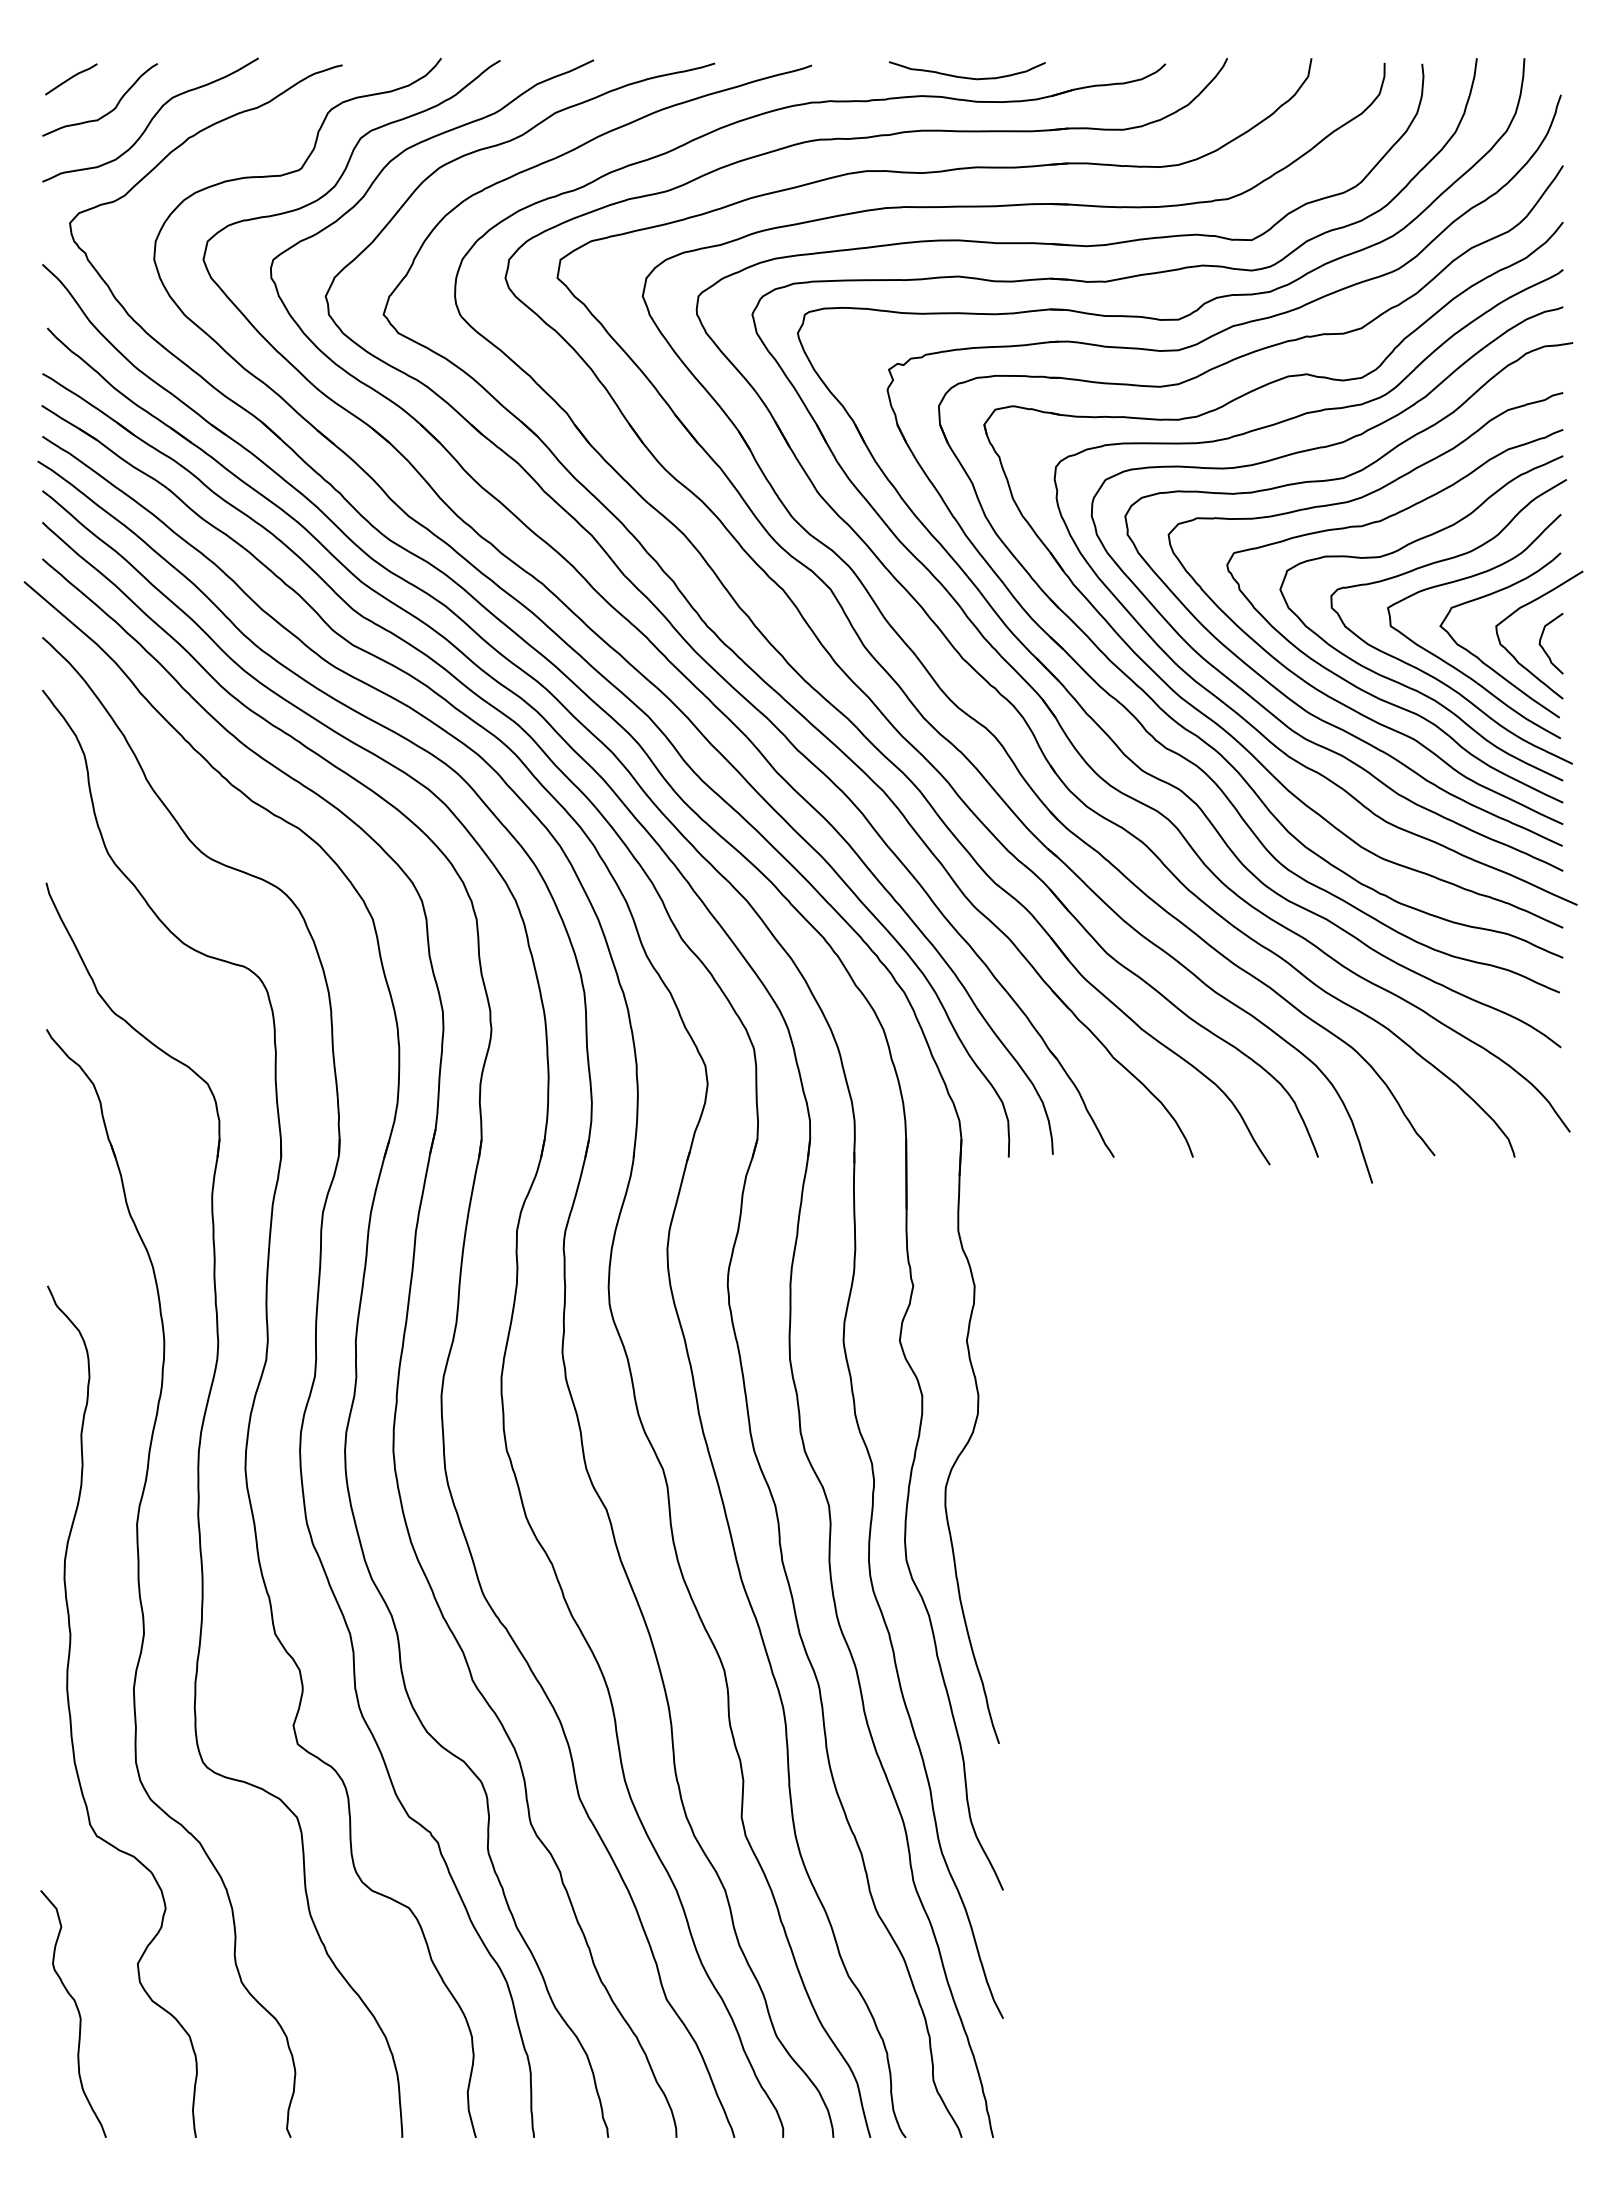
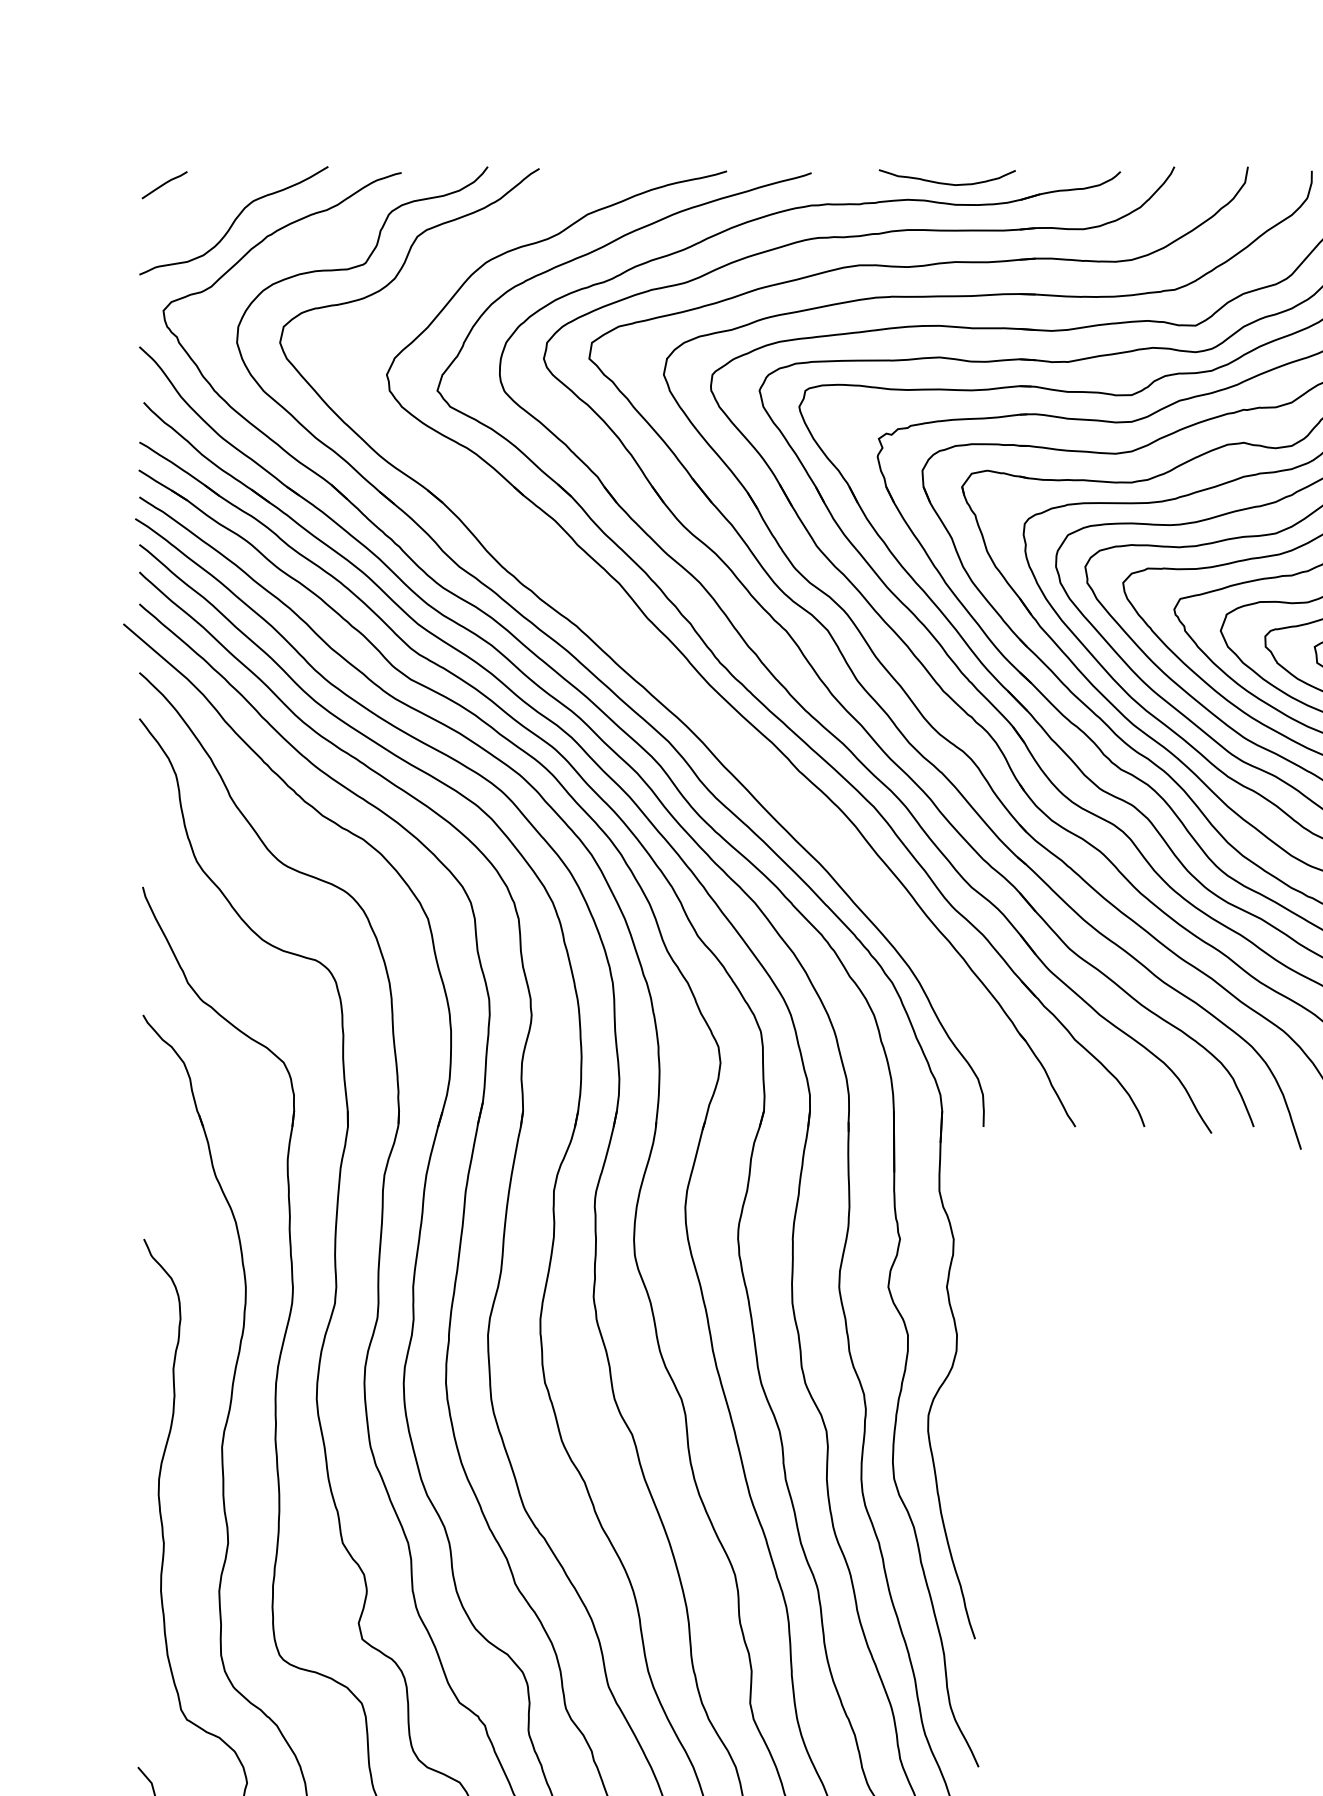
curve: (107, 112) -> (196, 214), removed
part: (638, 628) -> (660, 664), removed

